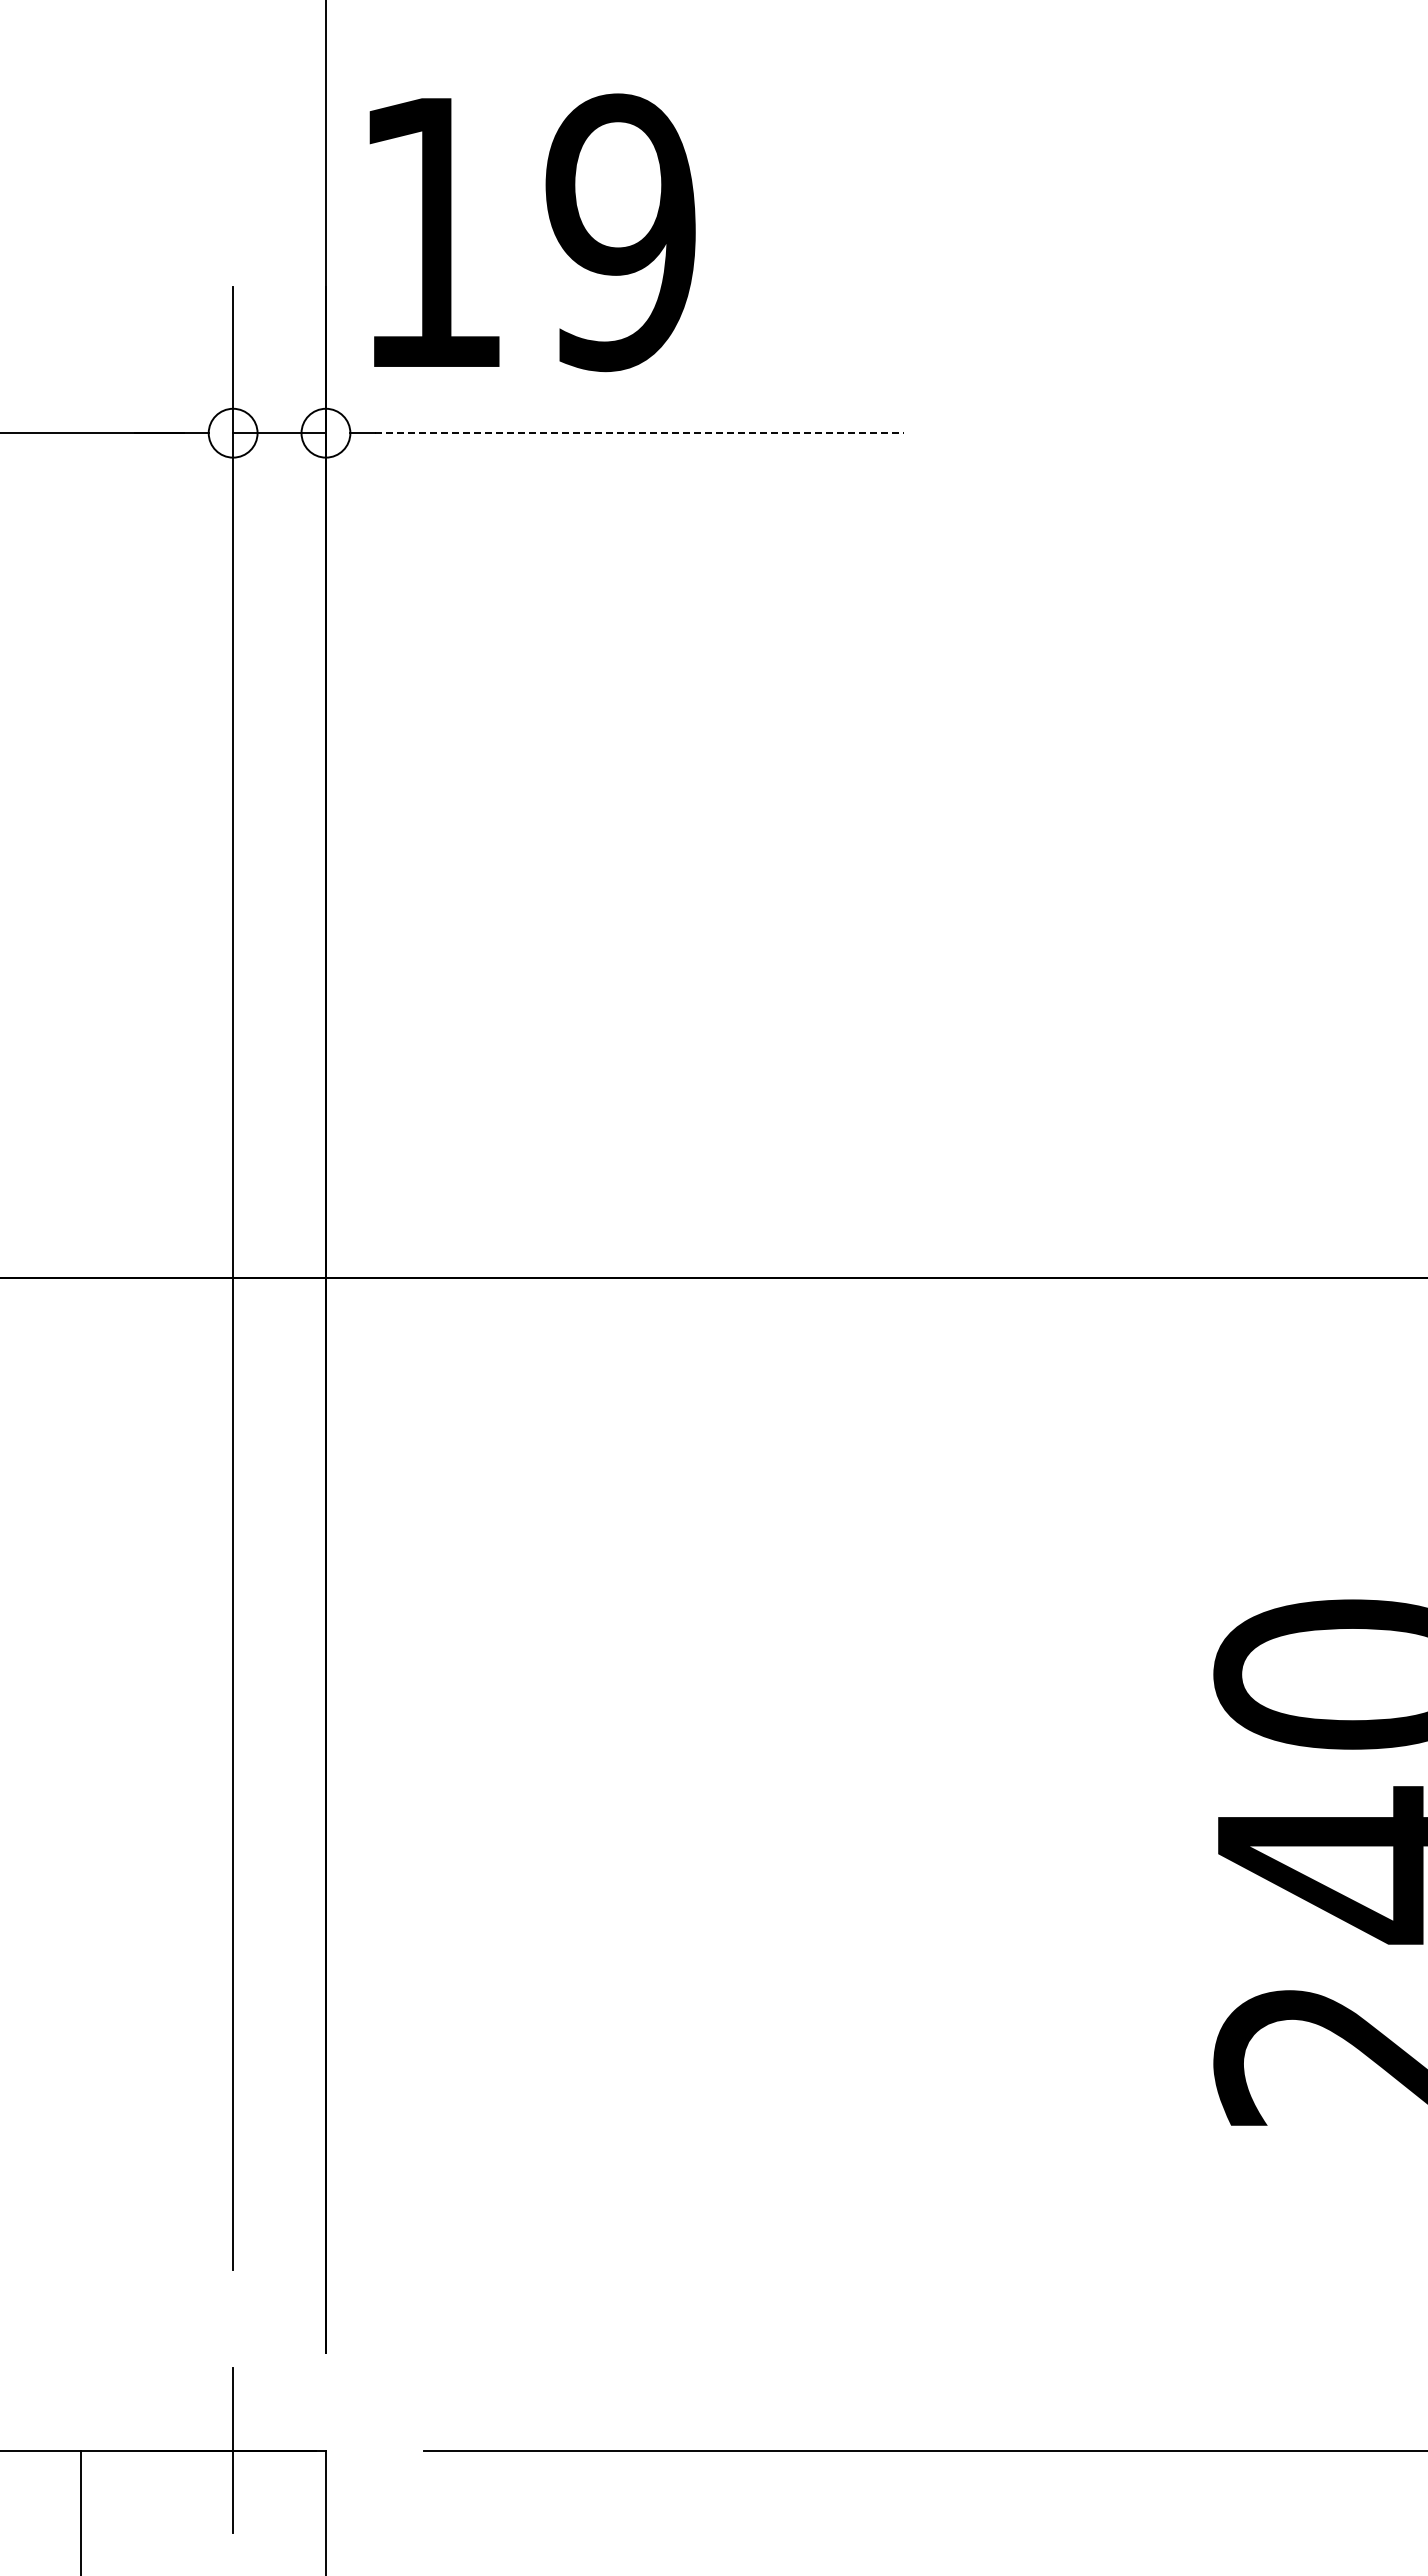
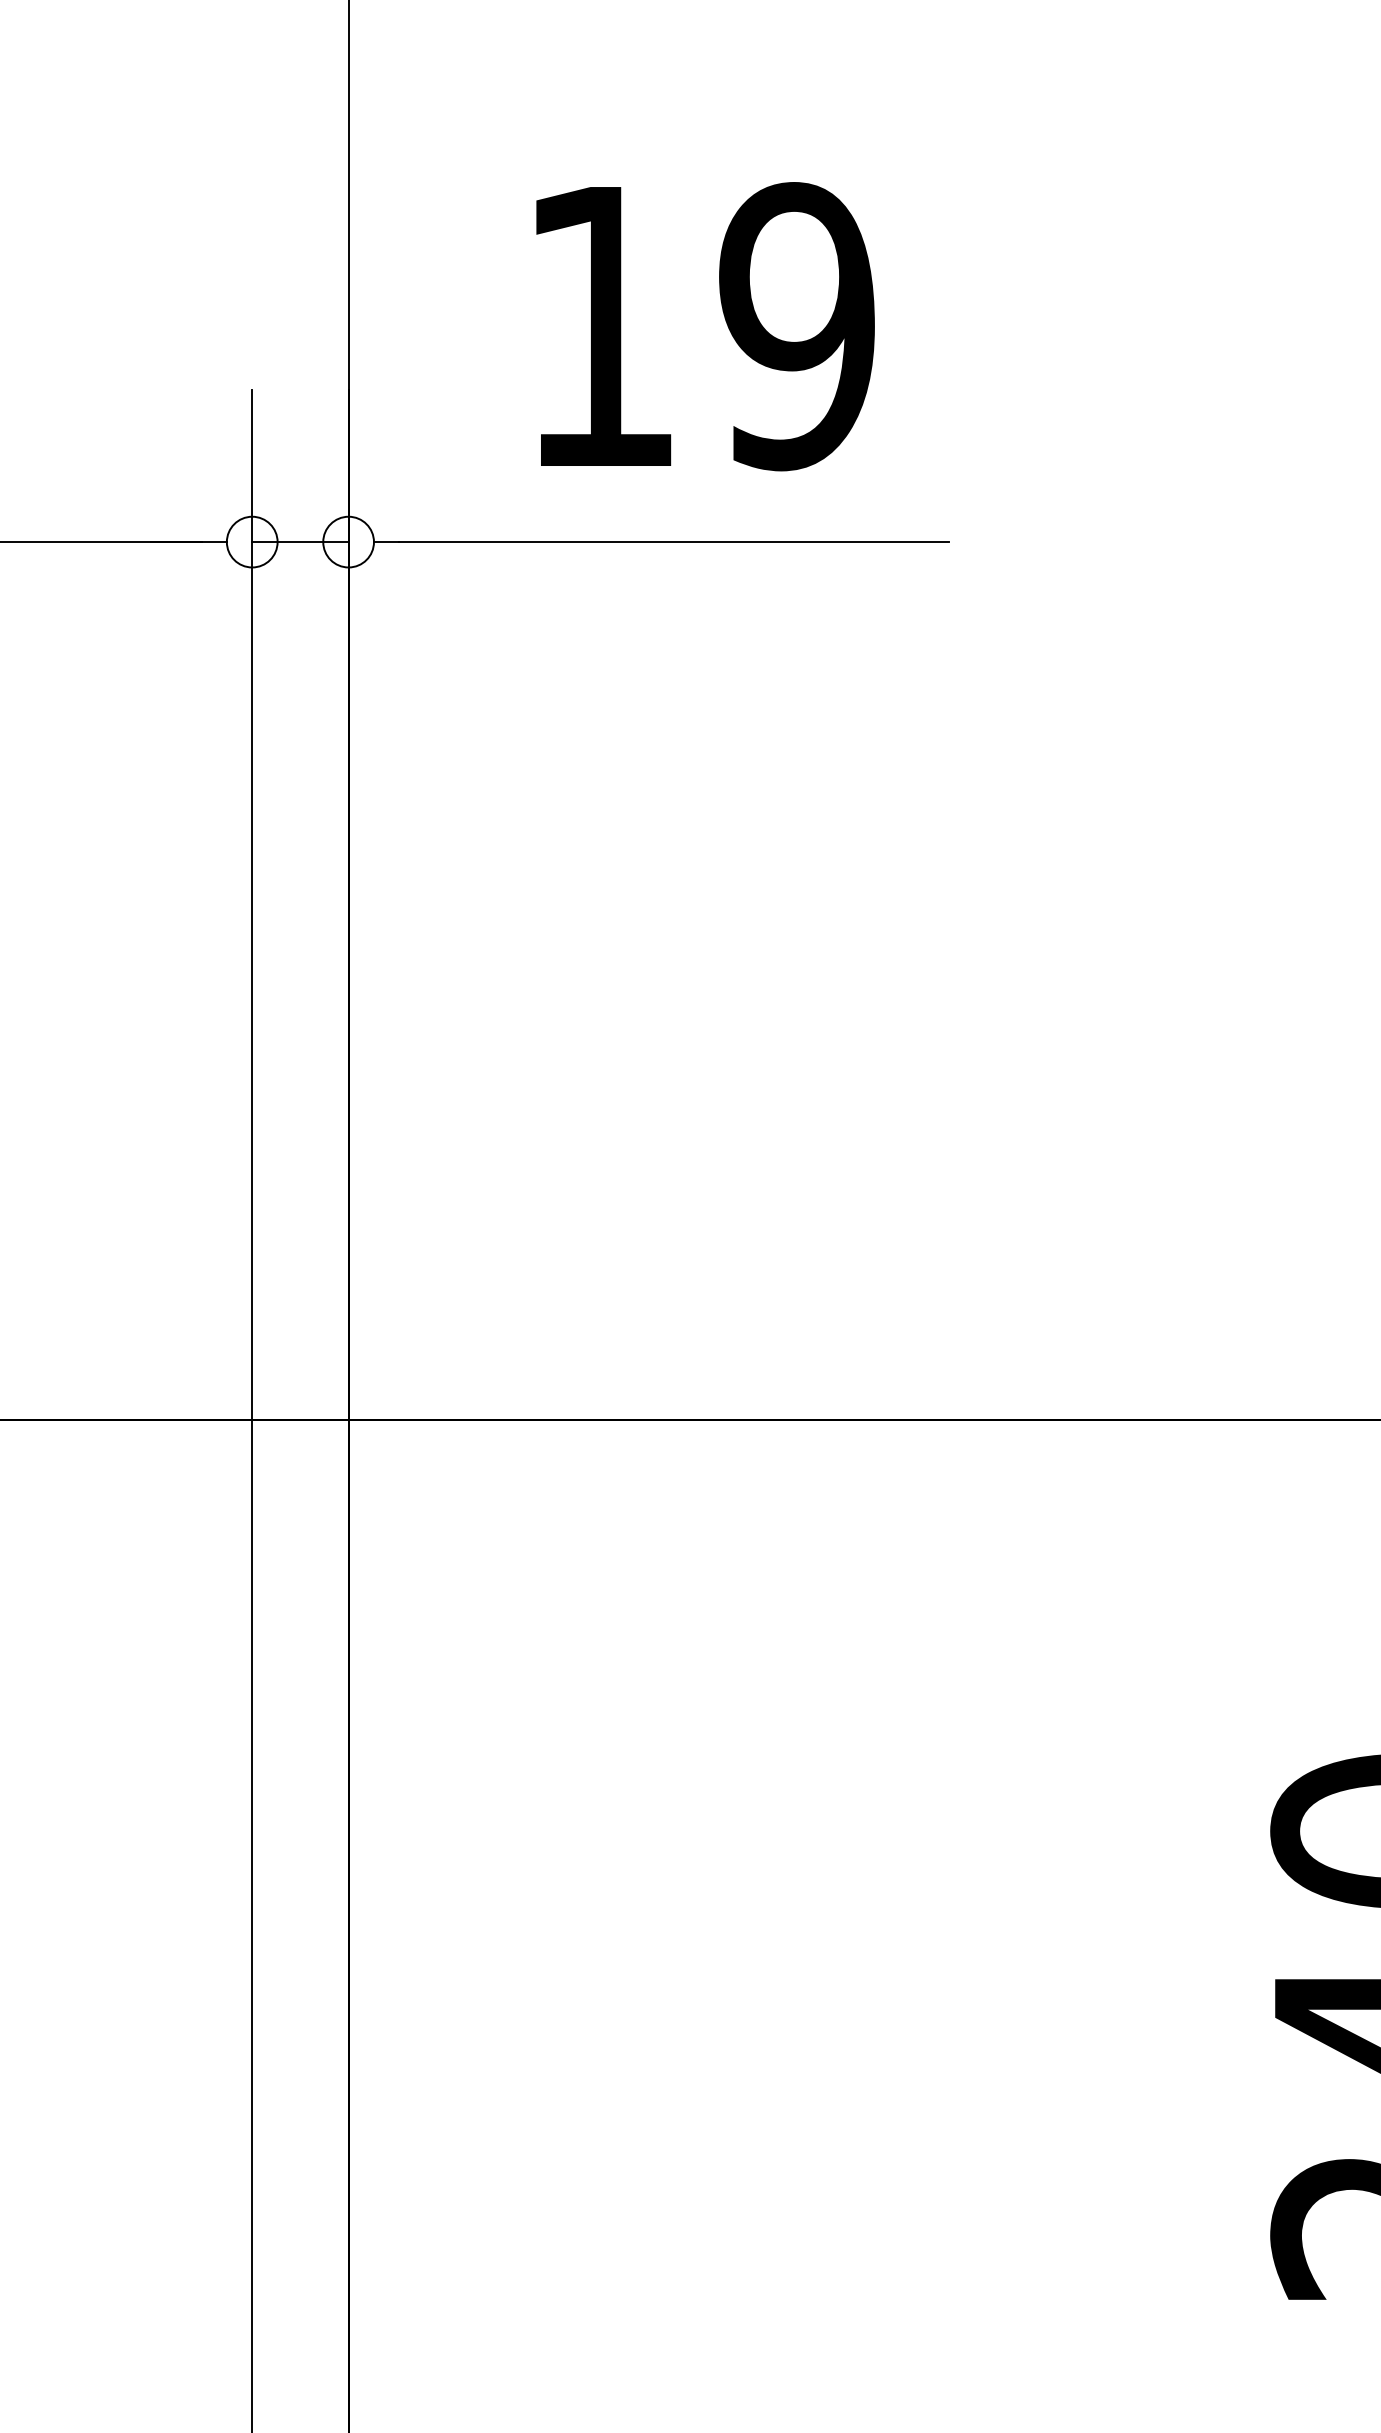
text: (532, 232) -> (705, 326), moved
line: (639, 433) -> (674, 542), dashed -> solid

